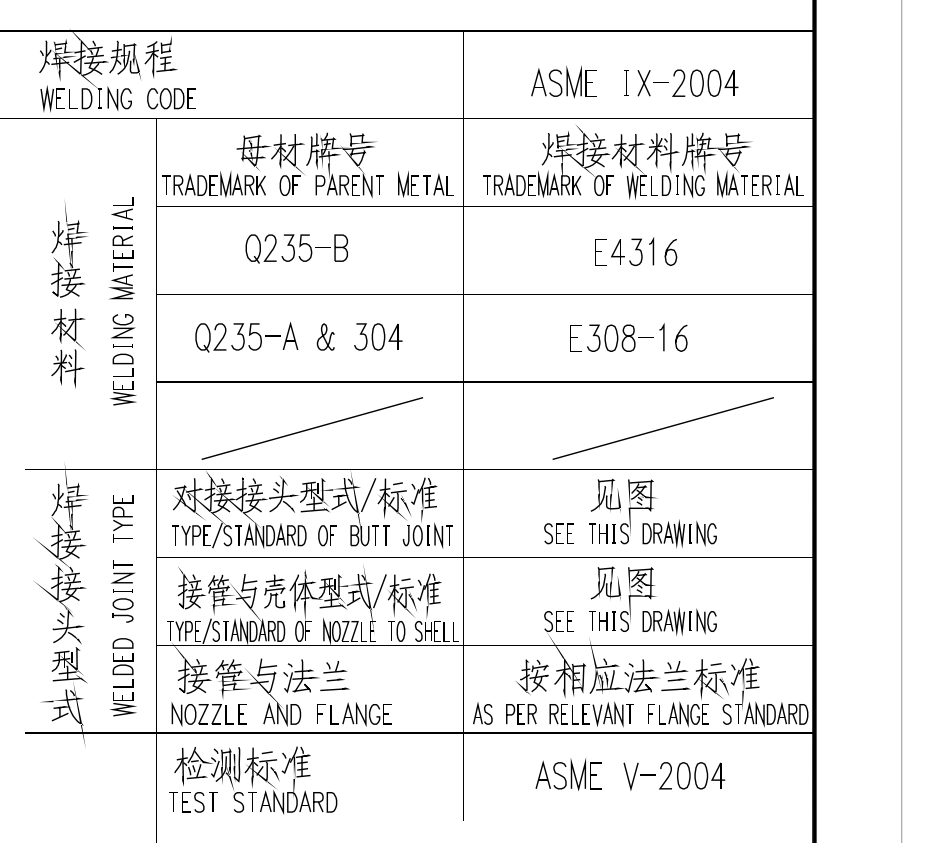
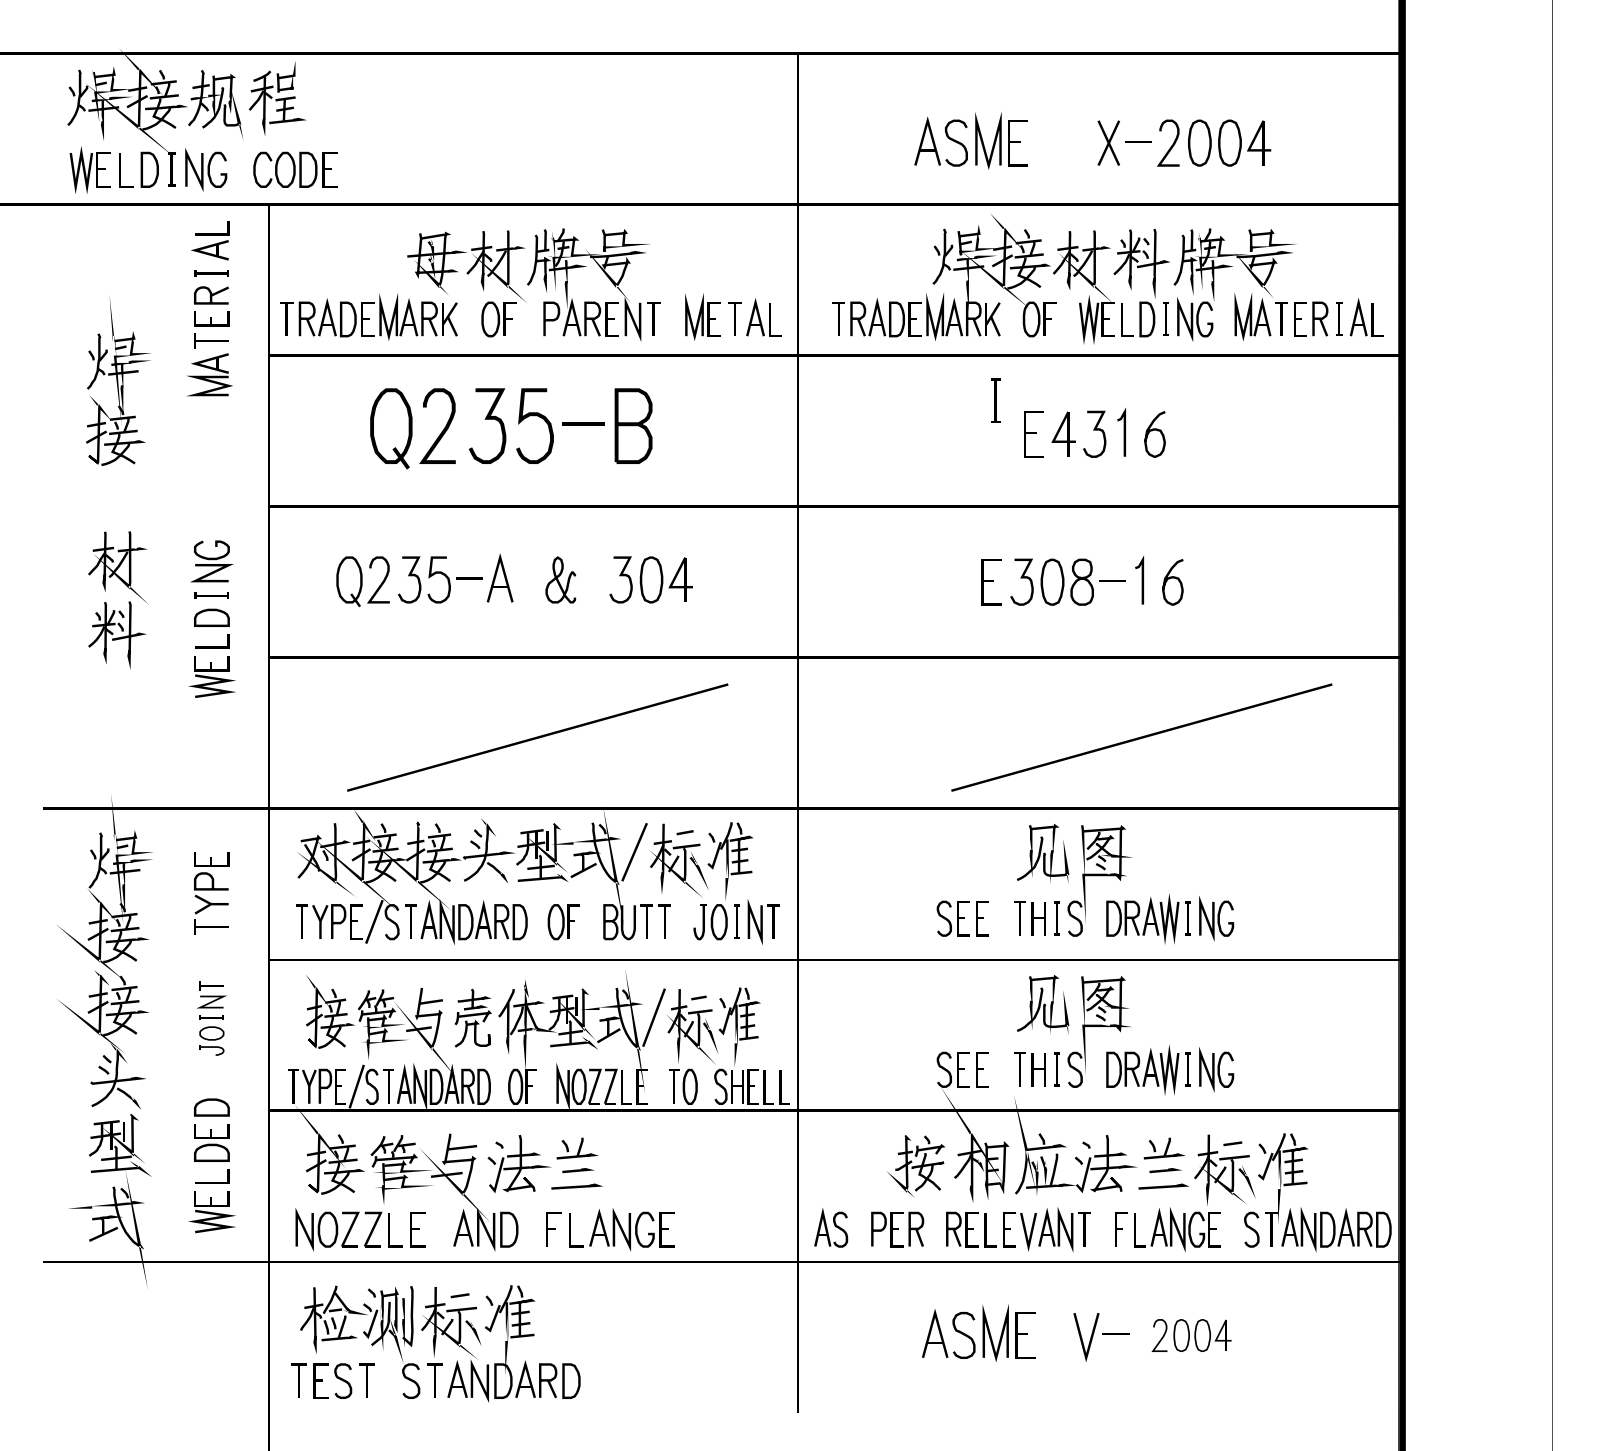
curve: (626, 82) -> (995, 400), moved
part: (121, 248) -> (209, 308), moved
part: (296, 248) -> (510, 427), size x1.6
part: (69, 249) -> (117, 382), moved
part: (122, 591) -> (210, 1018), size x0.7
part: (692, 775) -> (1192, 1334), size x0.7

